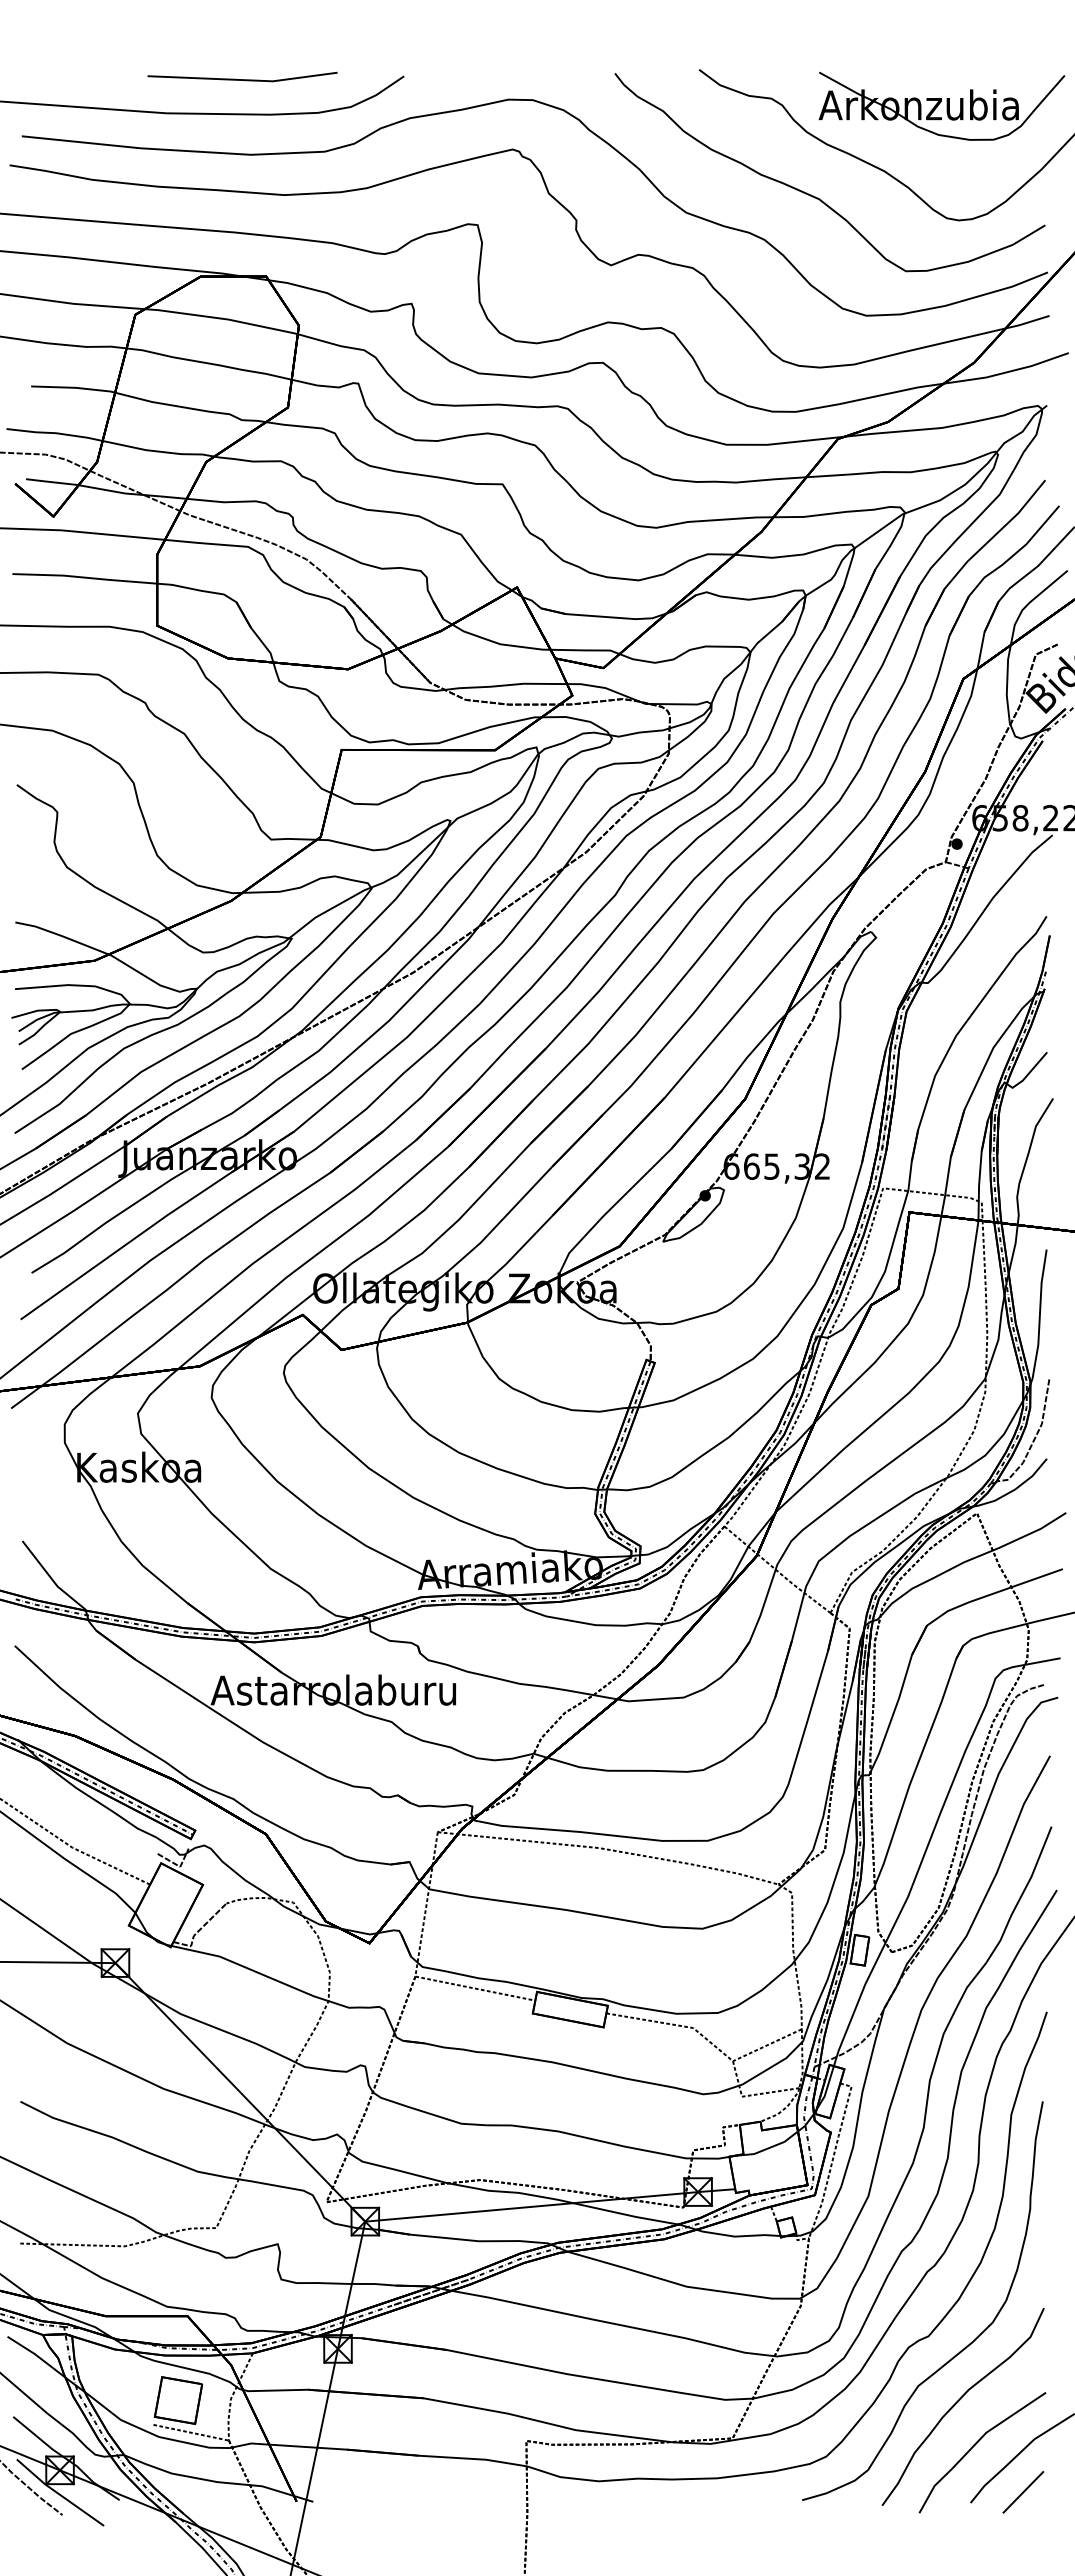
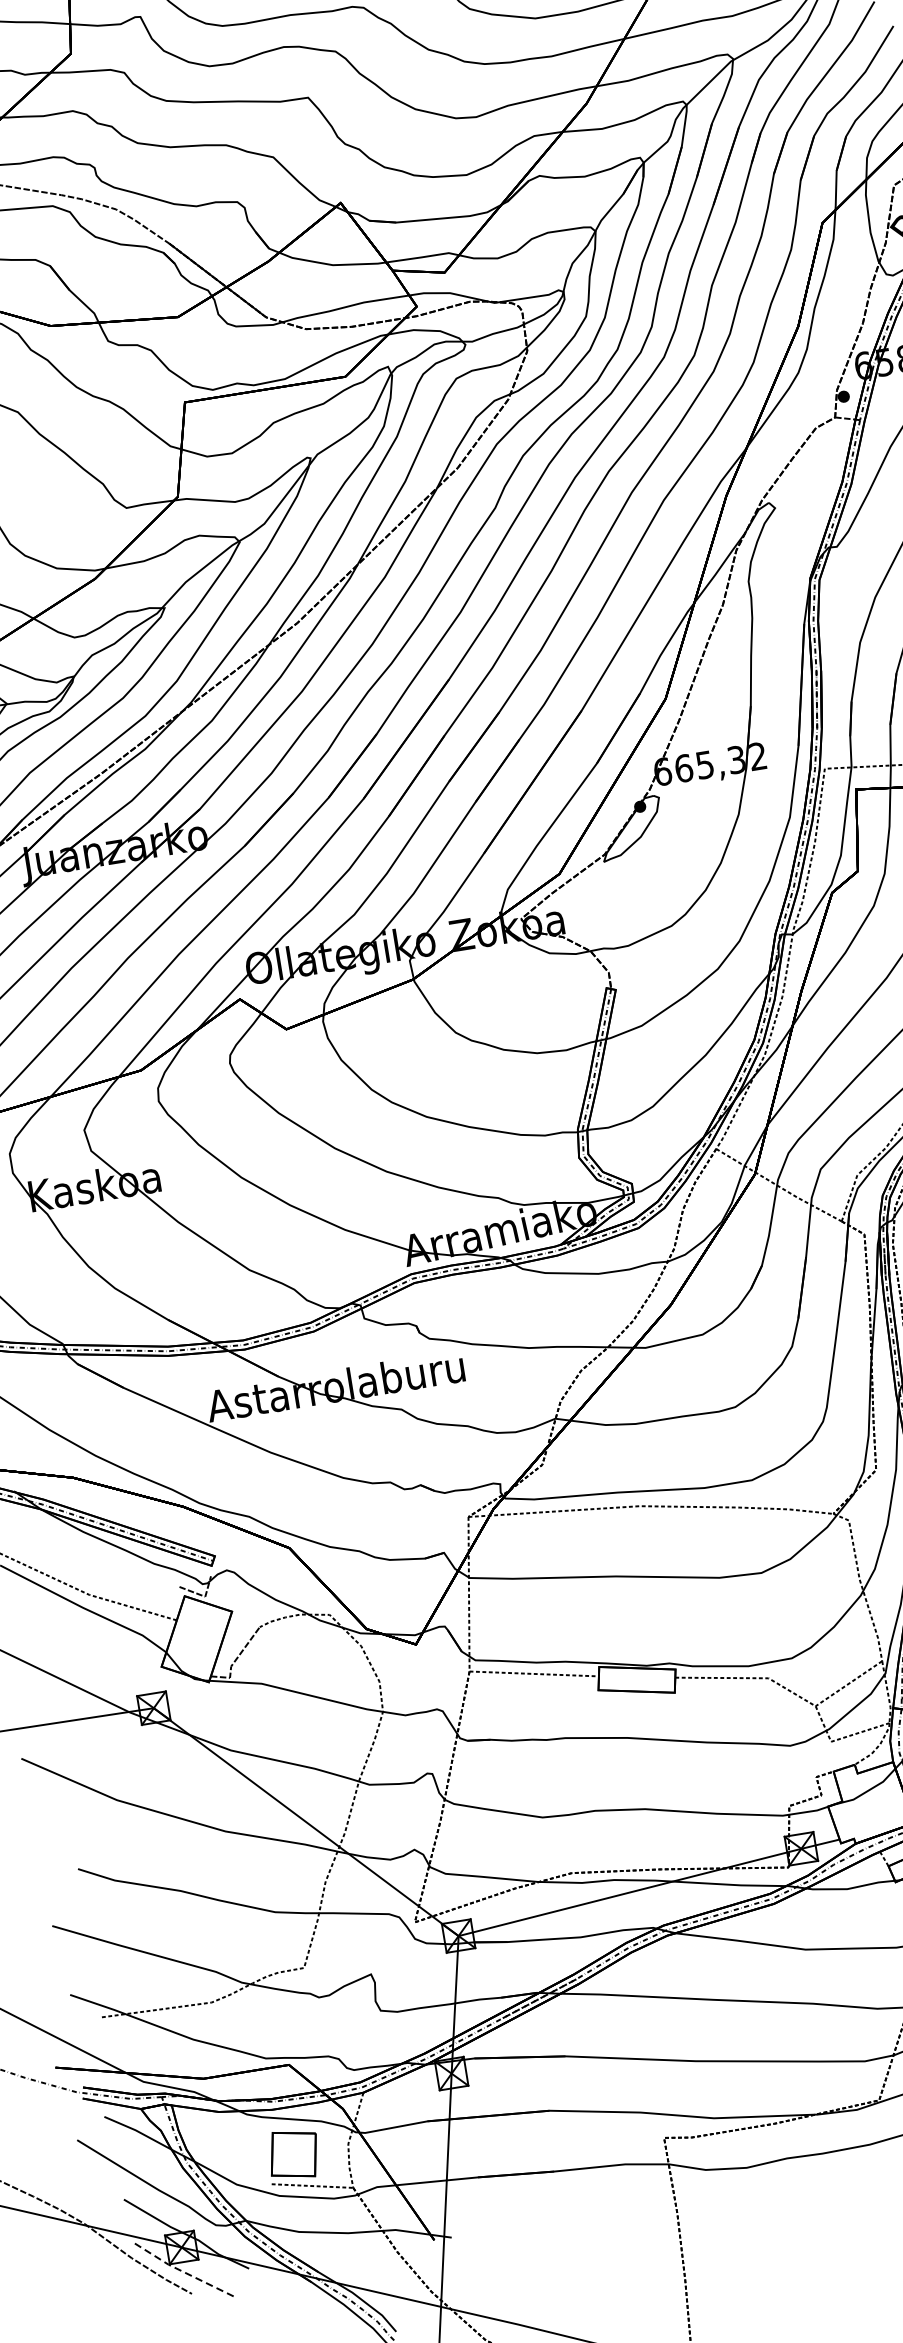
line: (58, 2494) -> (184, 2273), solid -> dashed

